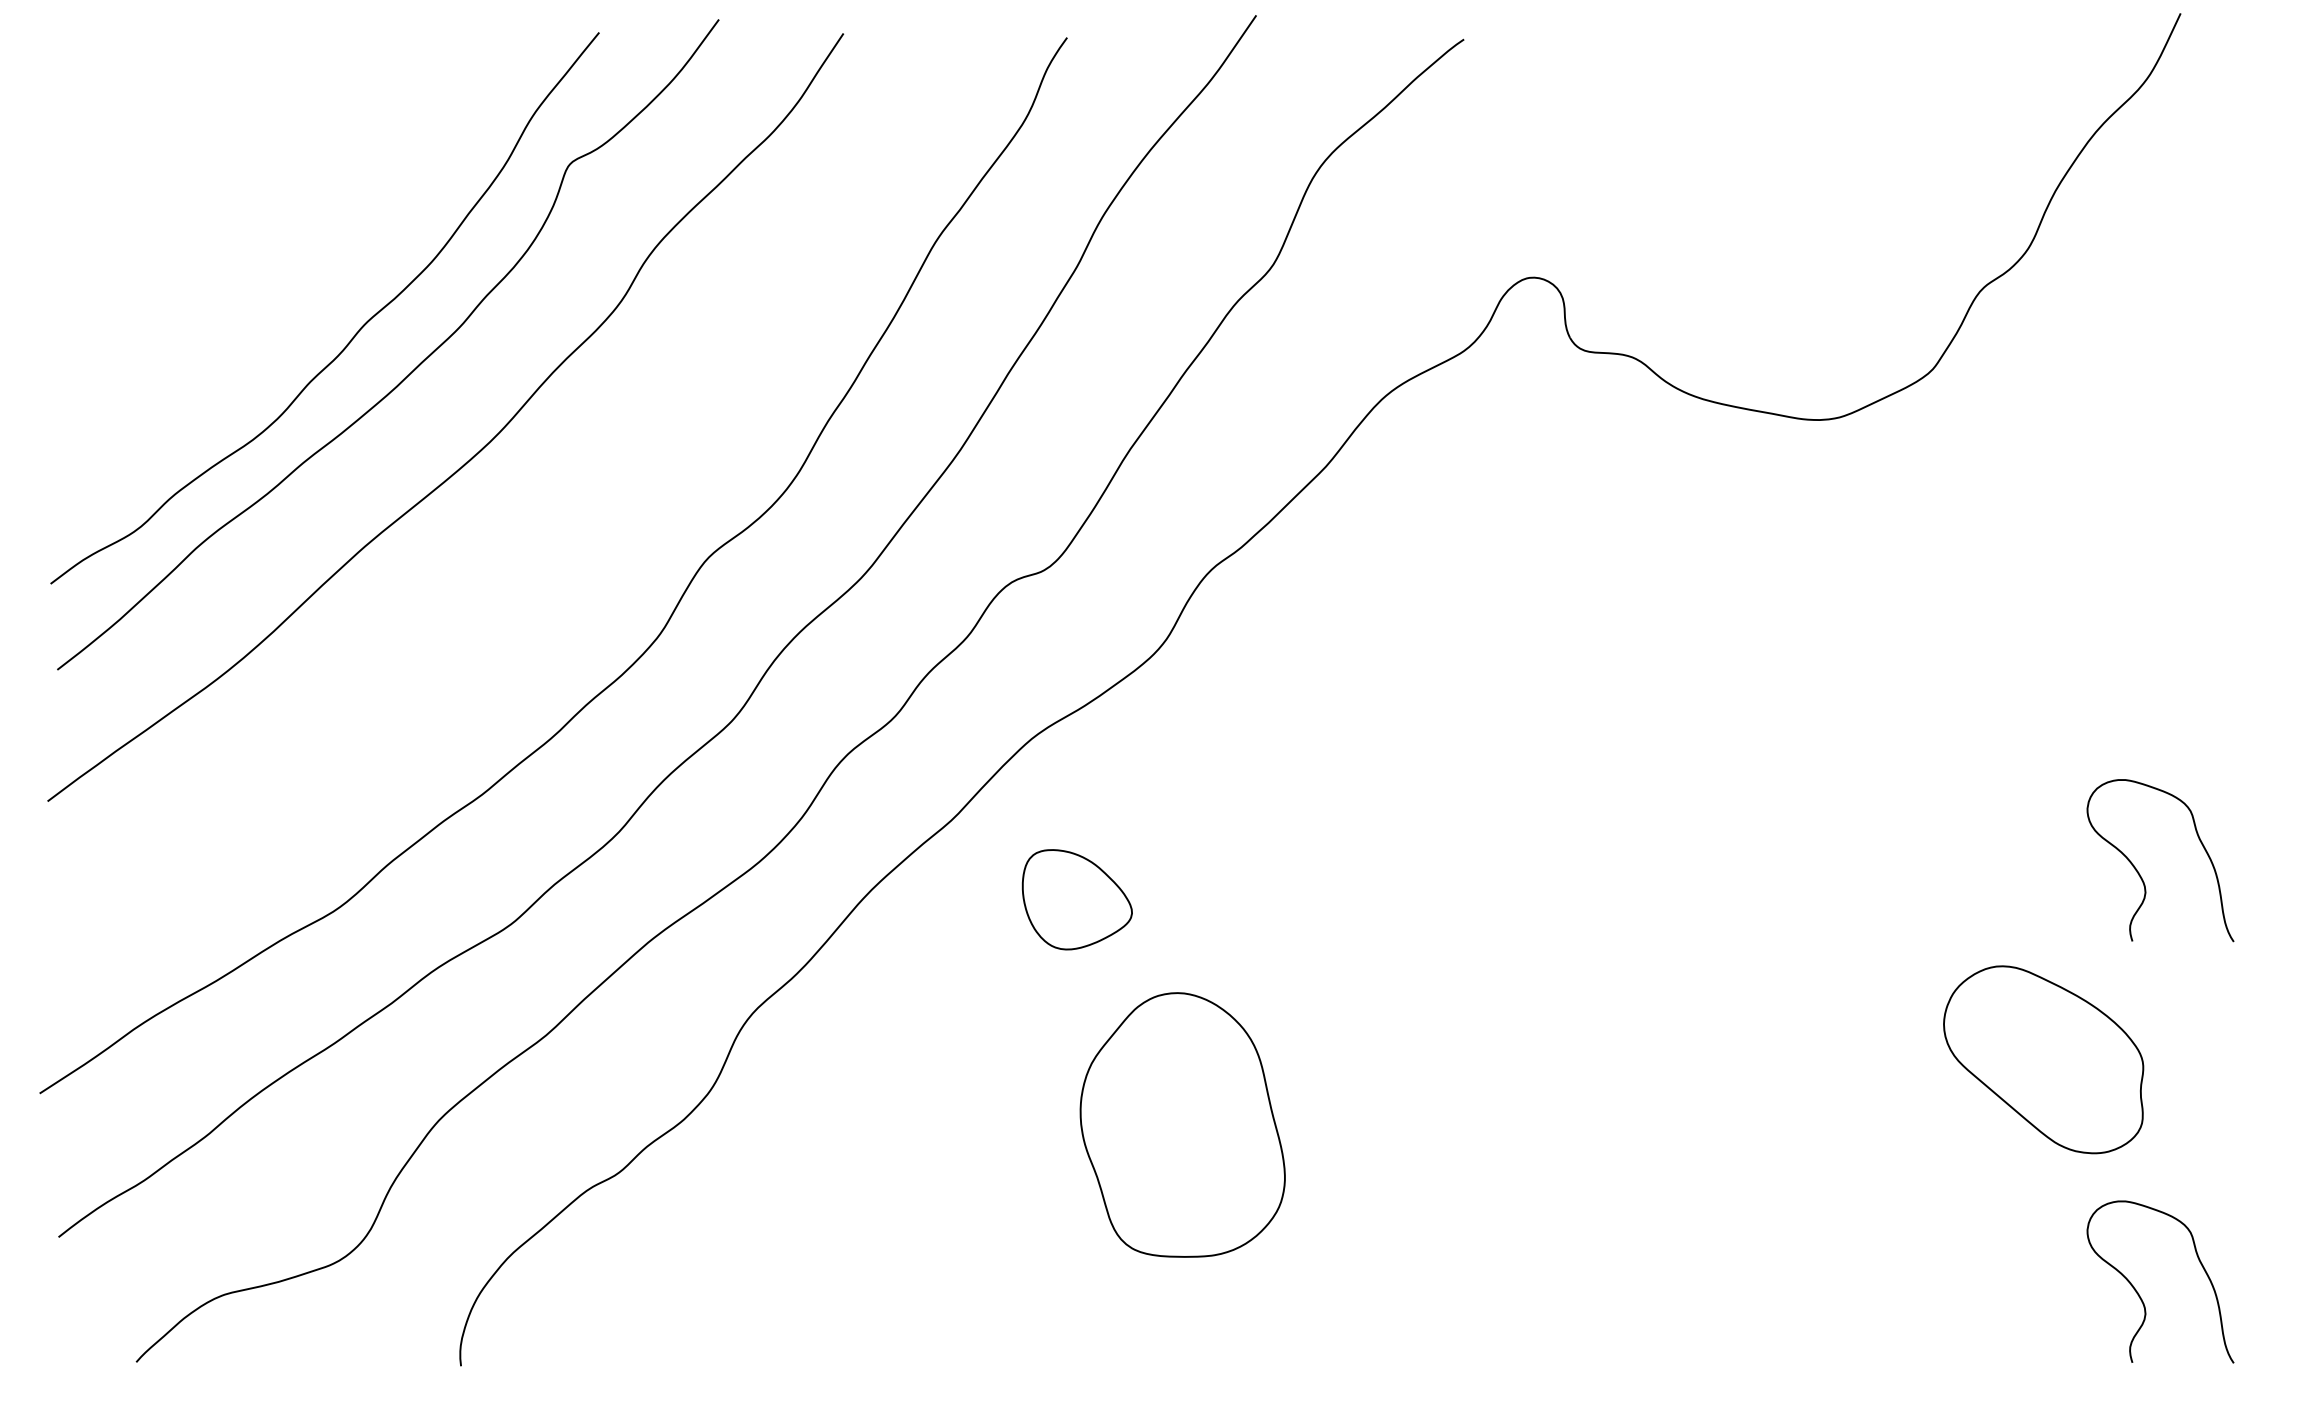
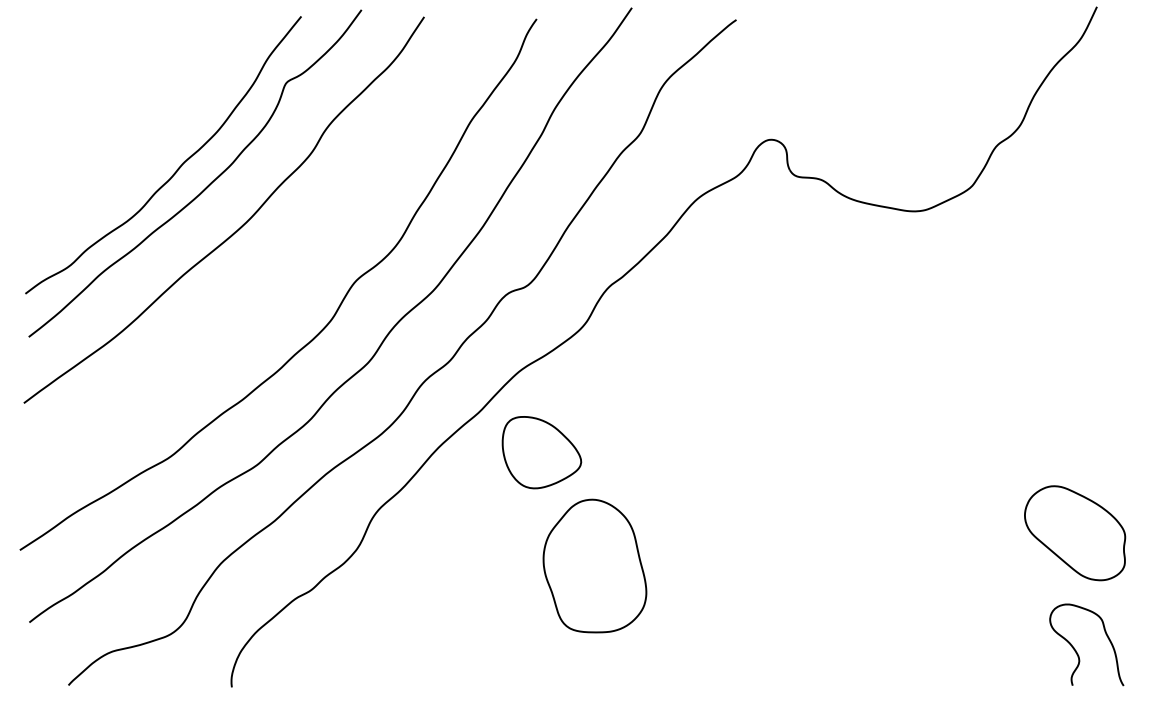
curve: (2139, 871) -> (1076, 438), removed
part: (1076, 899) -> (541, 452), size x1.43
part: (2044, 1060) -> (1075, 533), moved

